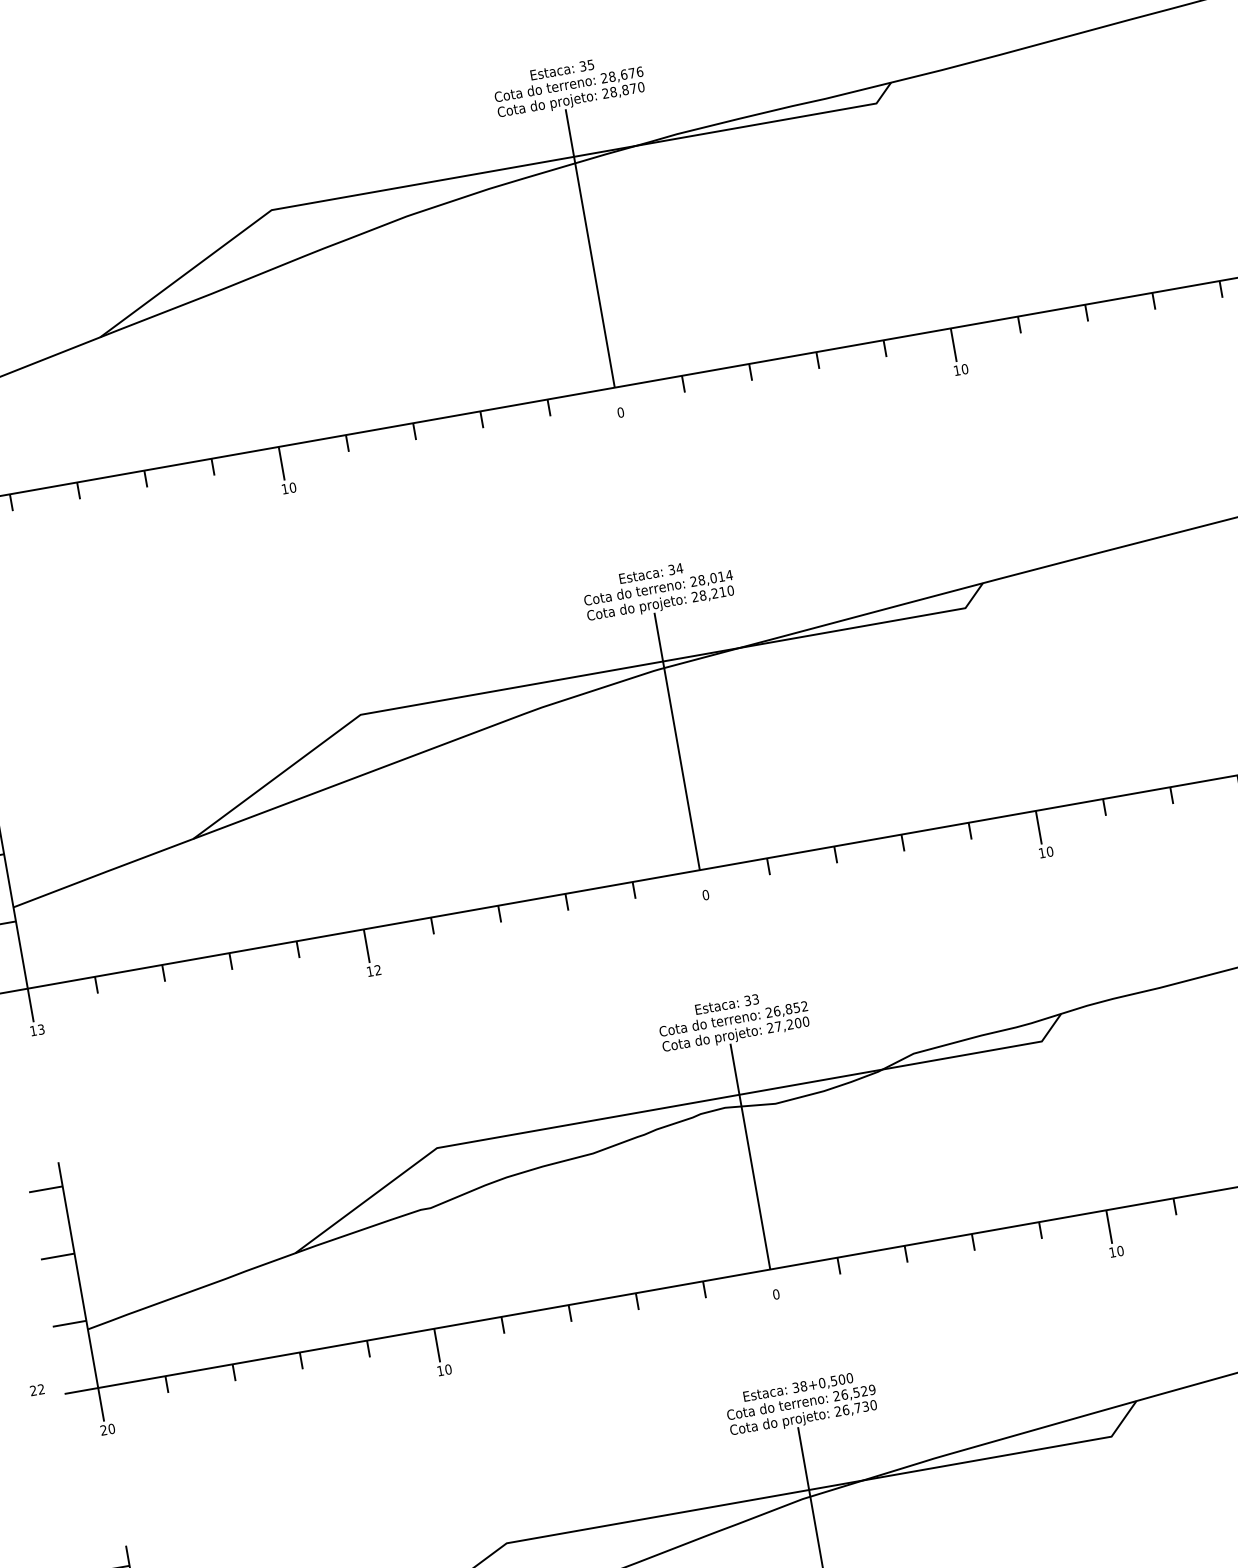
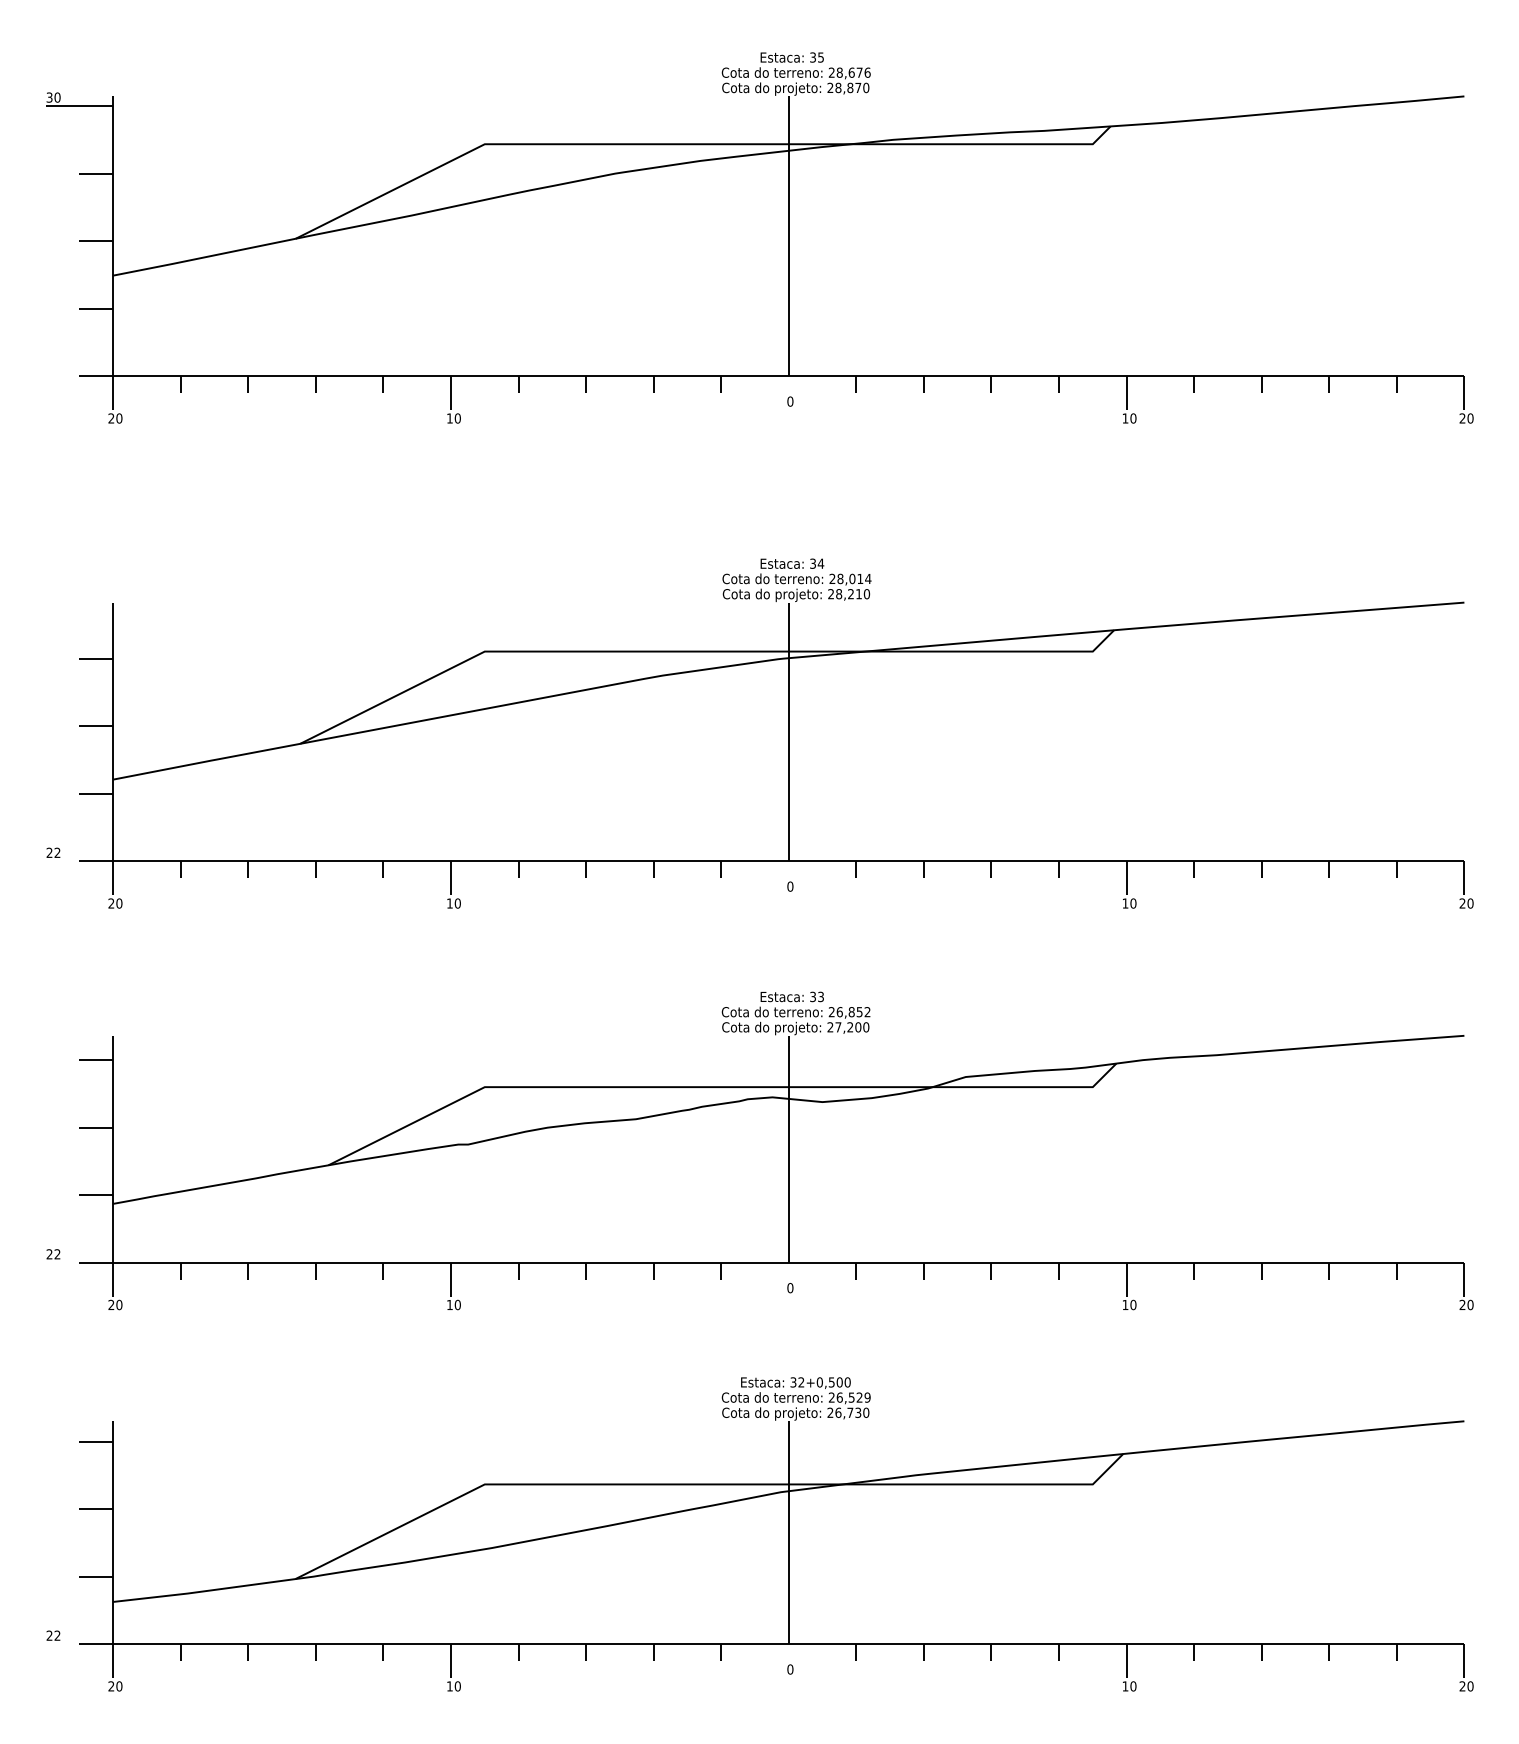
text: (377, 970) -> (457, 903), 12 -> 10
text: (37, 1030) -> (115, 903), 13 -> 20
text: (803, 1386) -> (801, 1382), 38+0,500 -> 32+0,500

